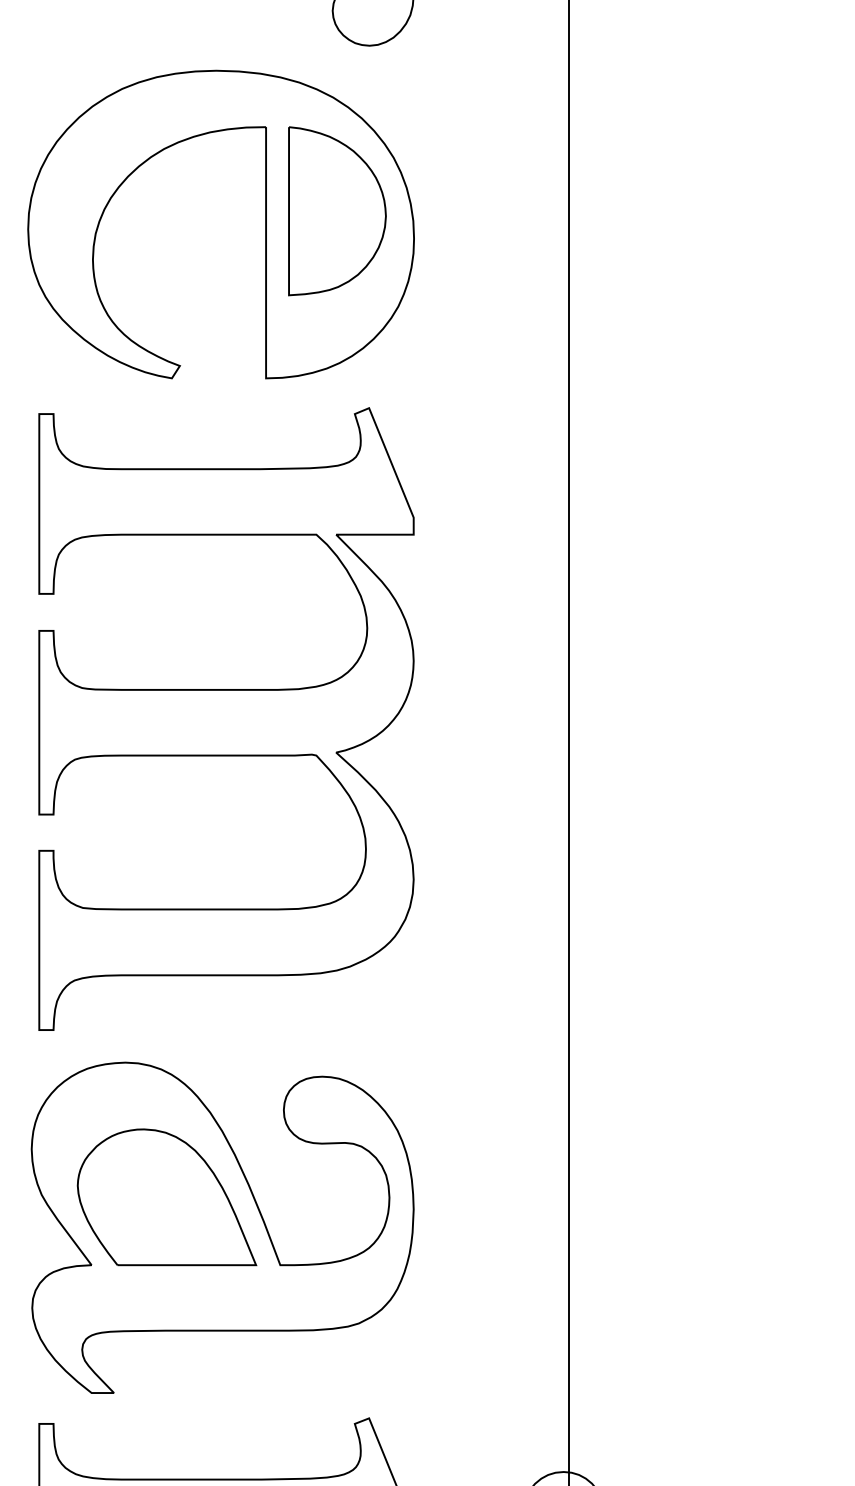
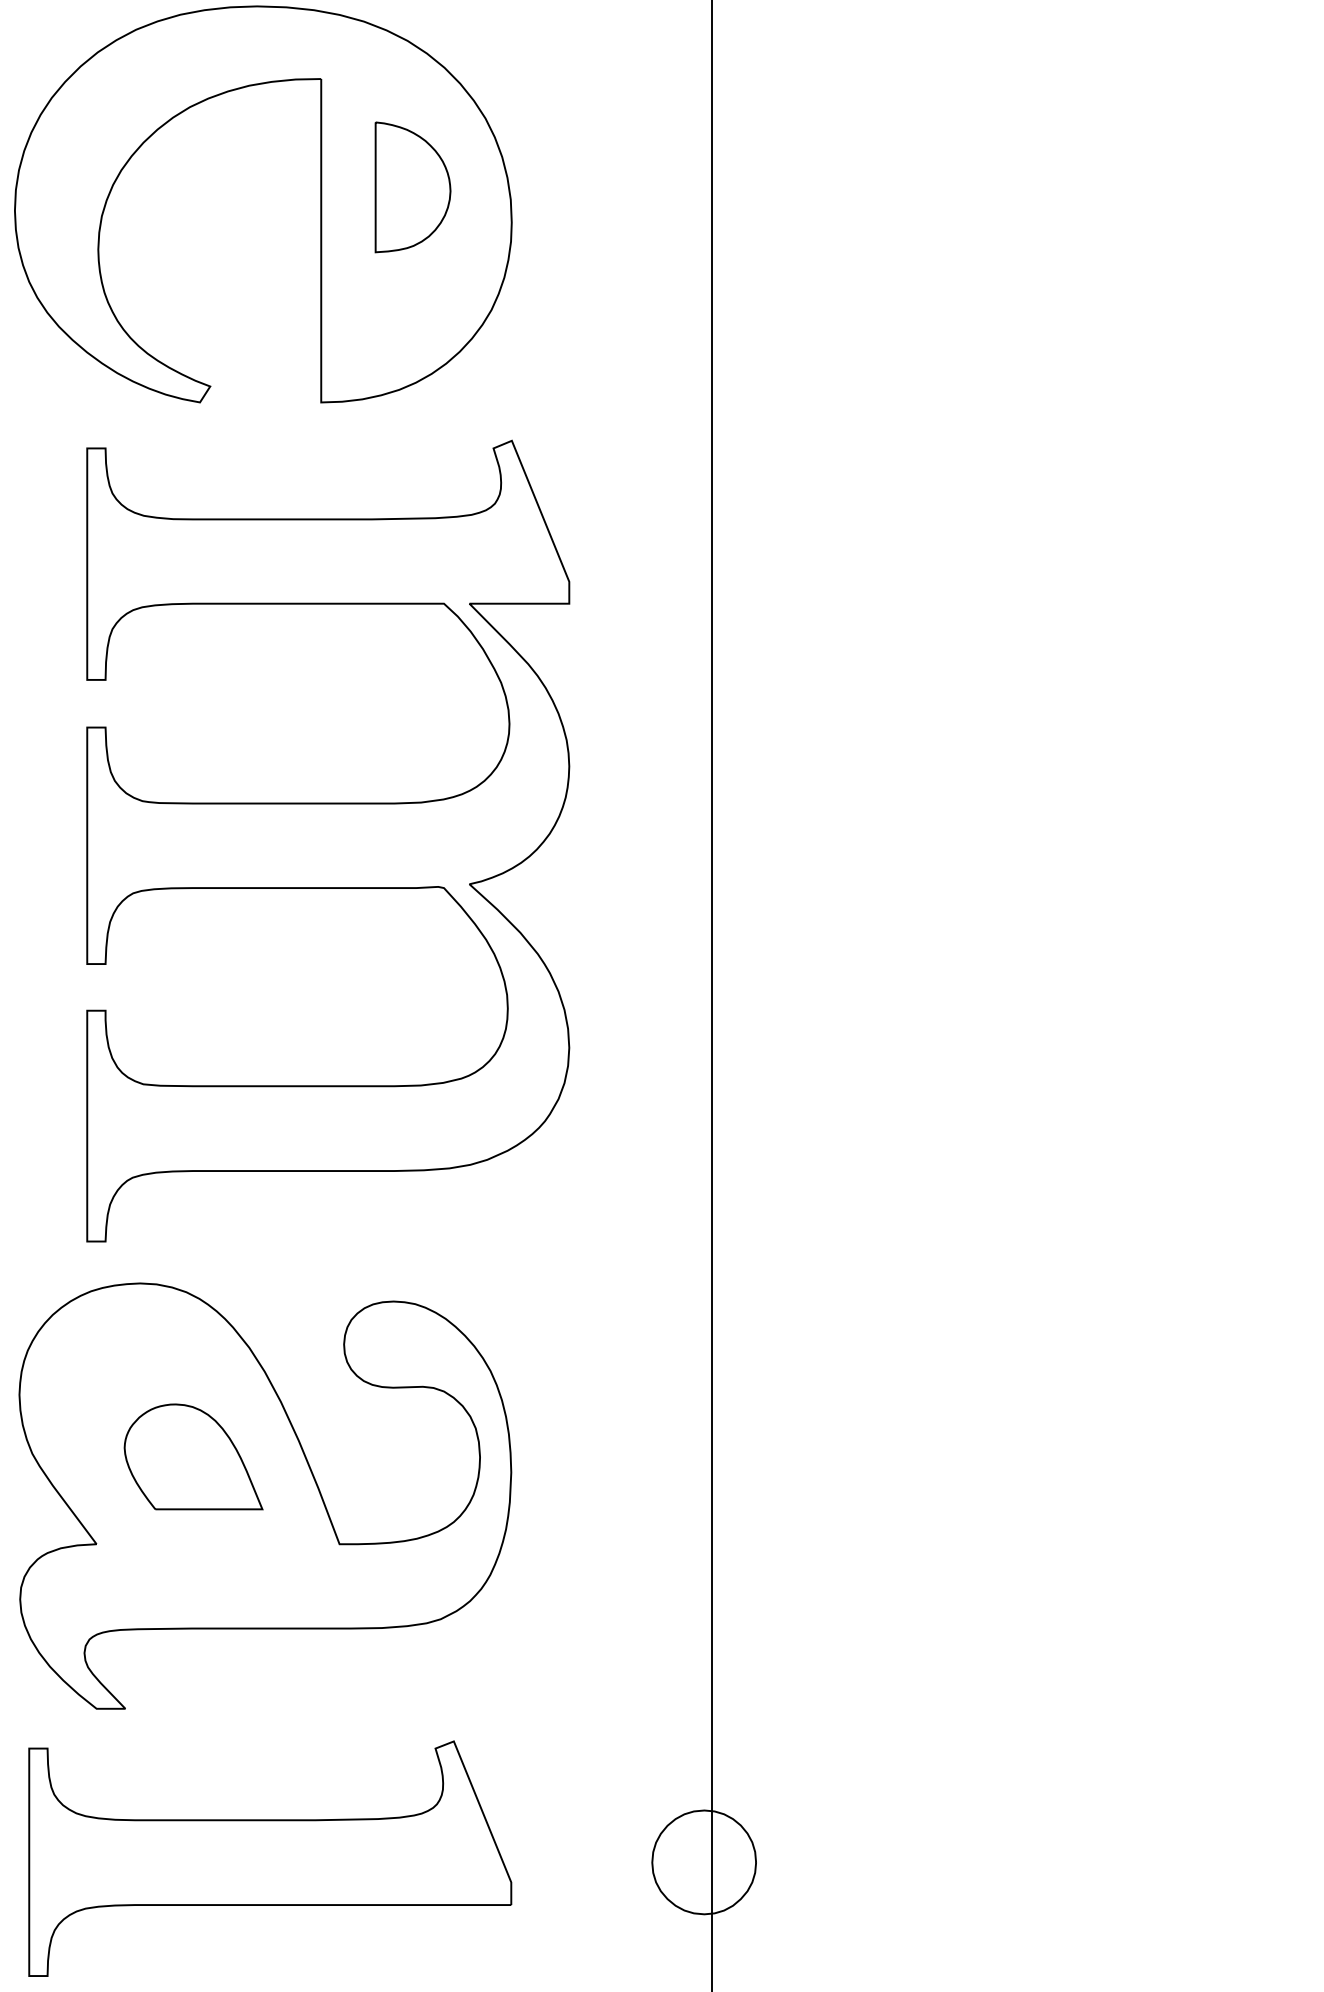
part: (336, 211) -> (412, 187), size x0.6
part: (226, 718) -> (328, 840), moved
part: (166, 1197) -> (193, 1456), size x0.6

